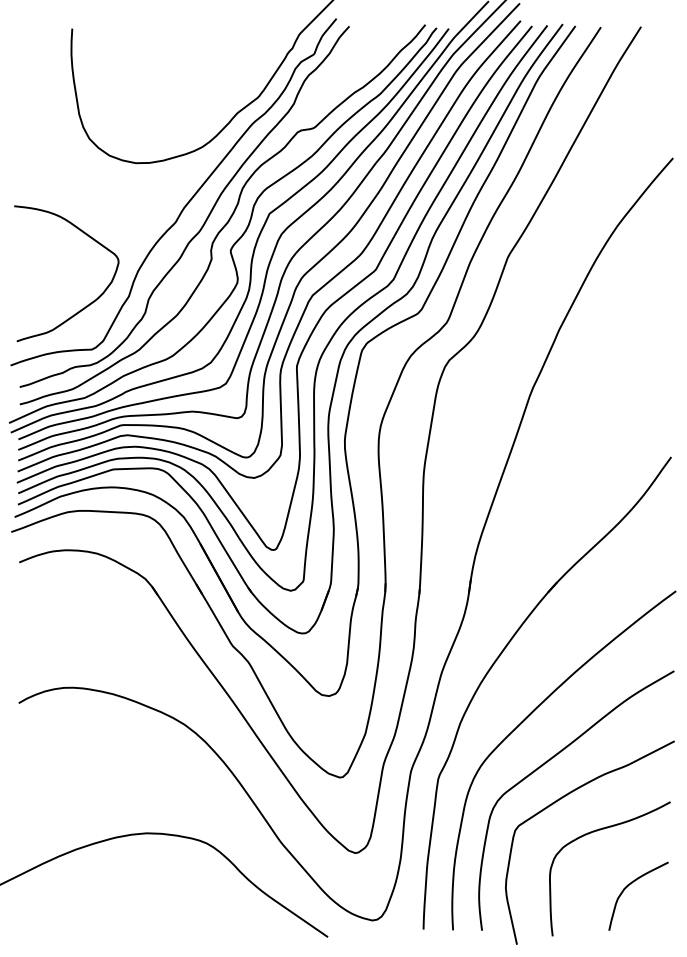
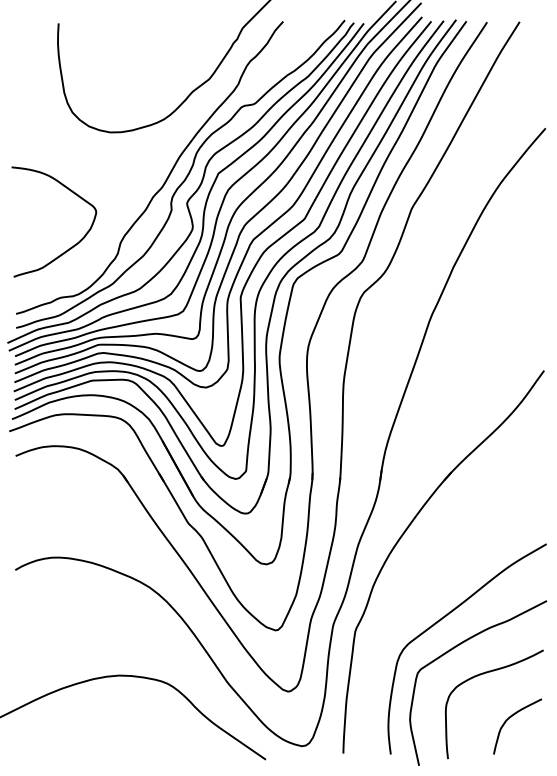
curve: (185, 204) -> (150, 165), removed
curve: (524, 721) -> (425, 584), removed

